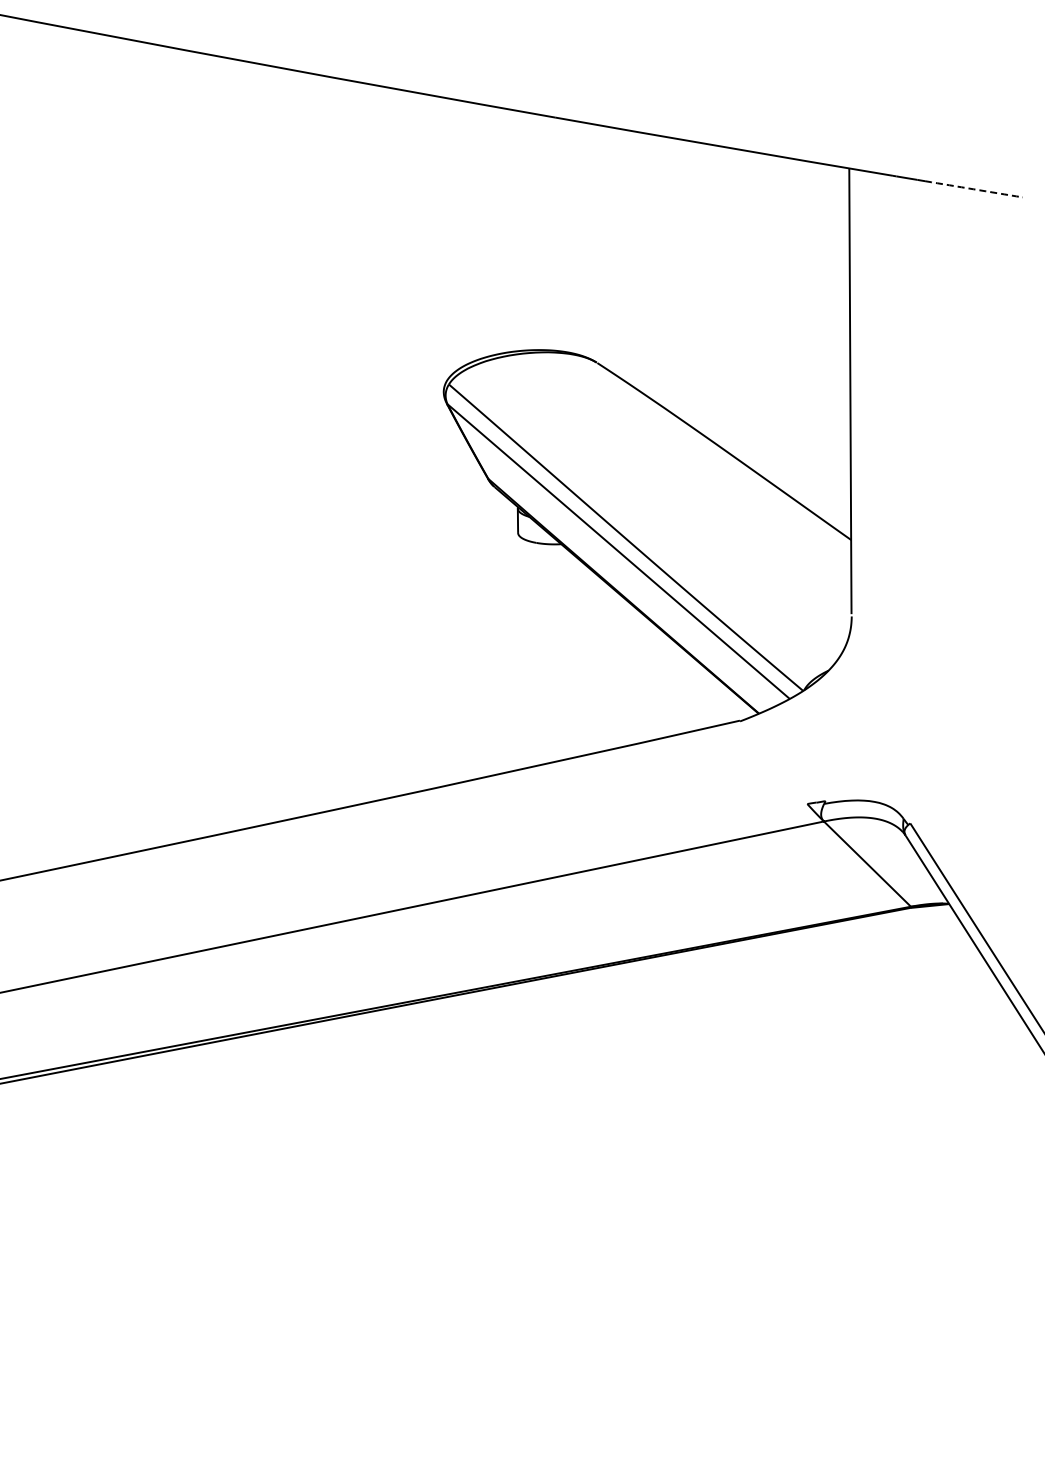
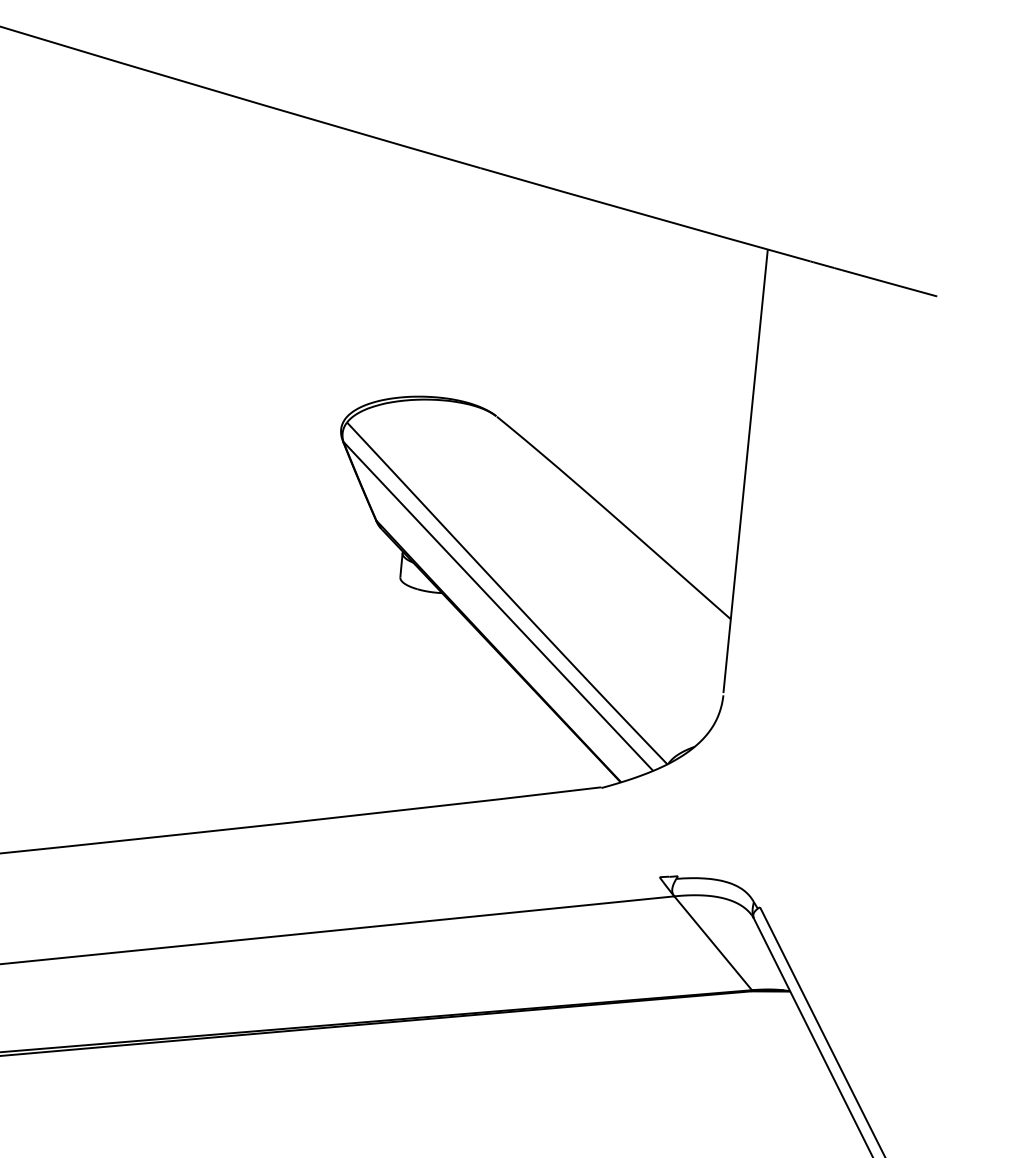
arc: (973, 189) -> (889, 283), dashed -> solid

